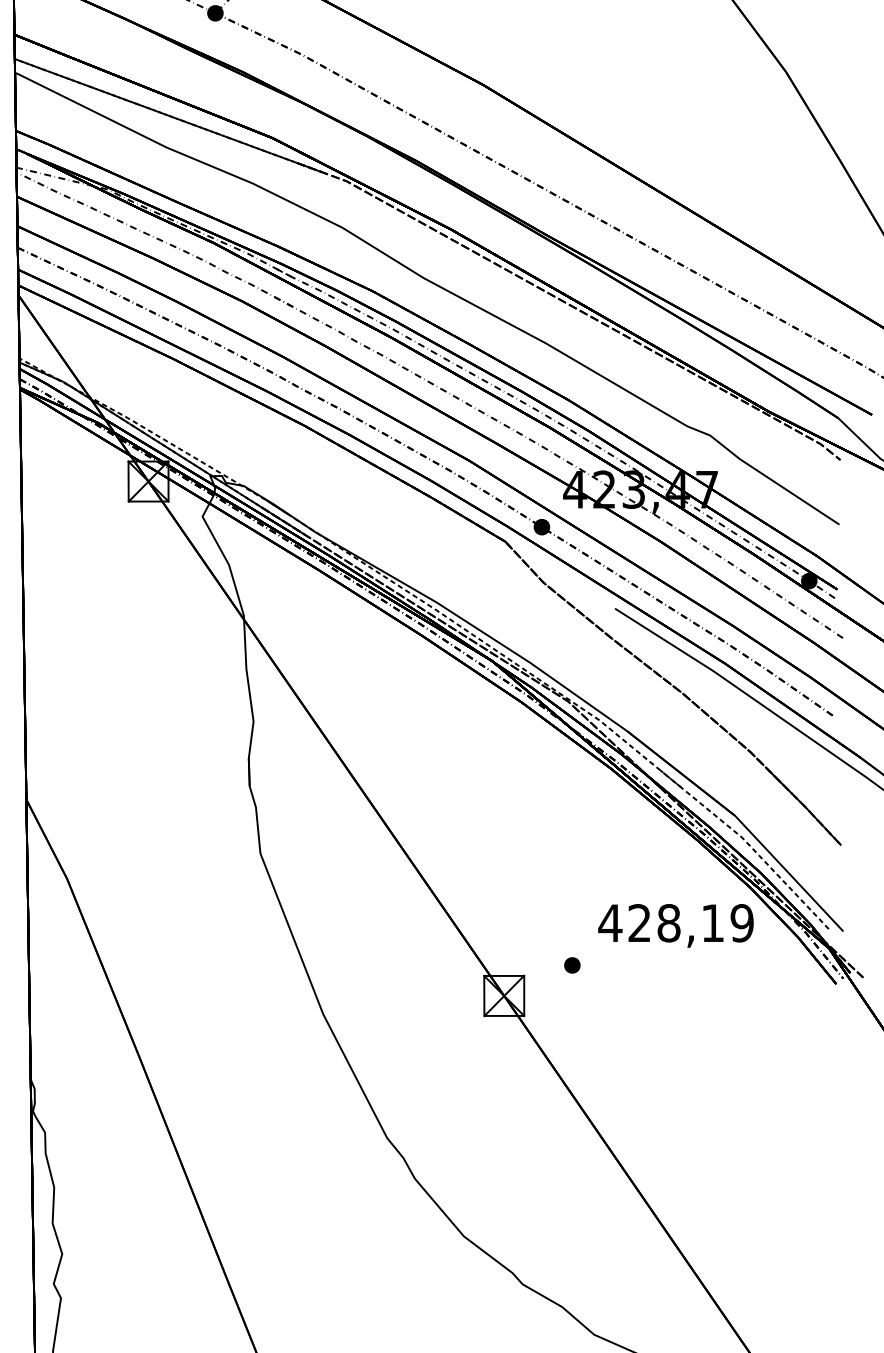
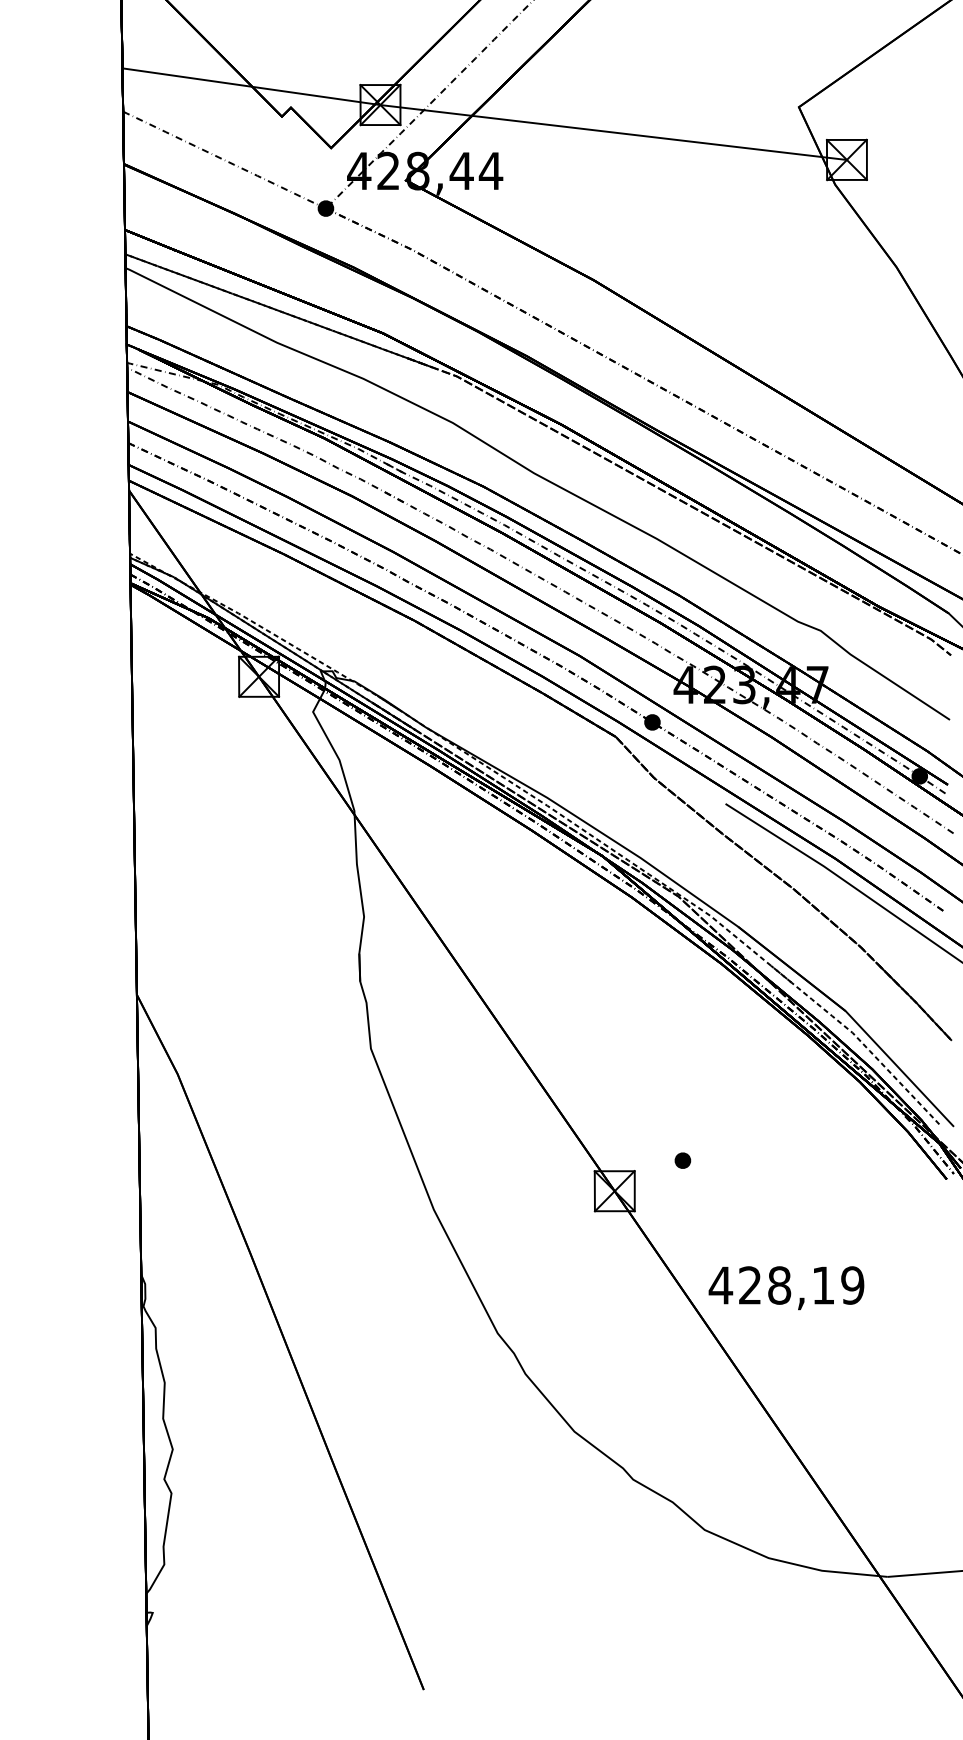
text: (675, 926) -> (786, 1288), moved

